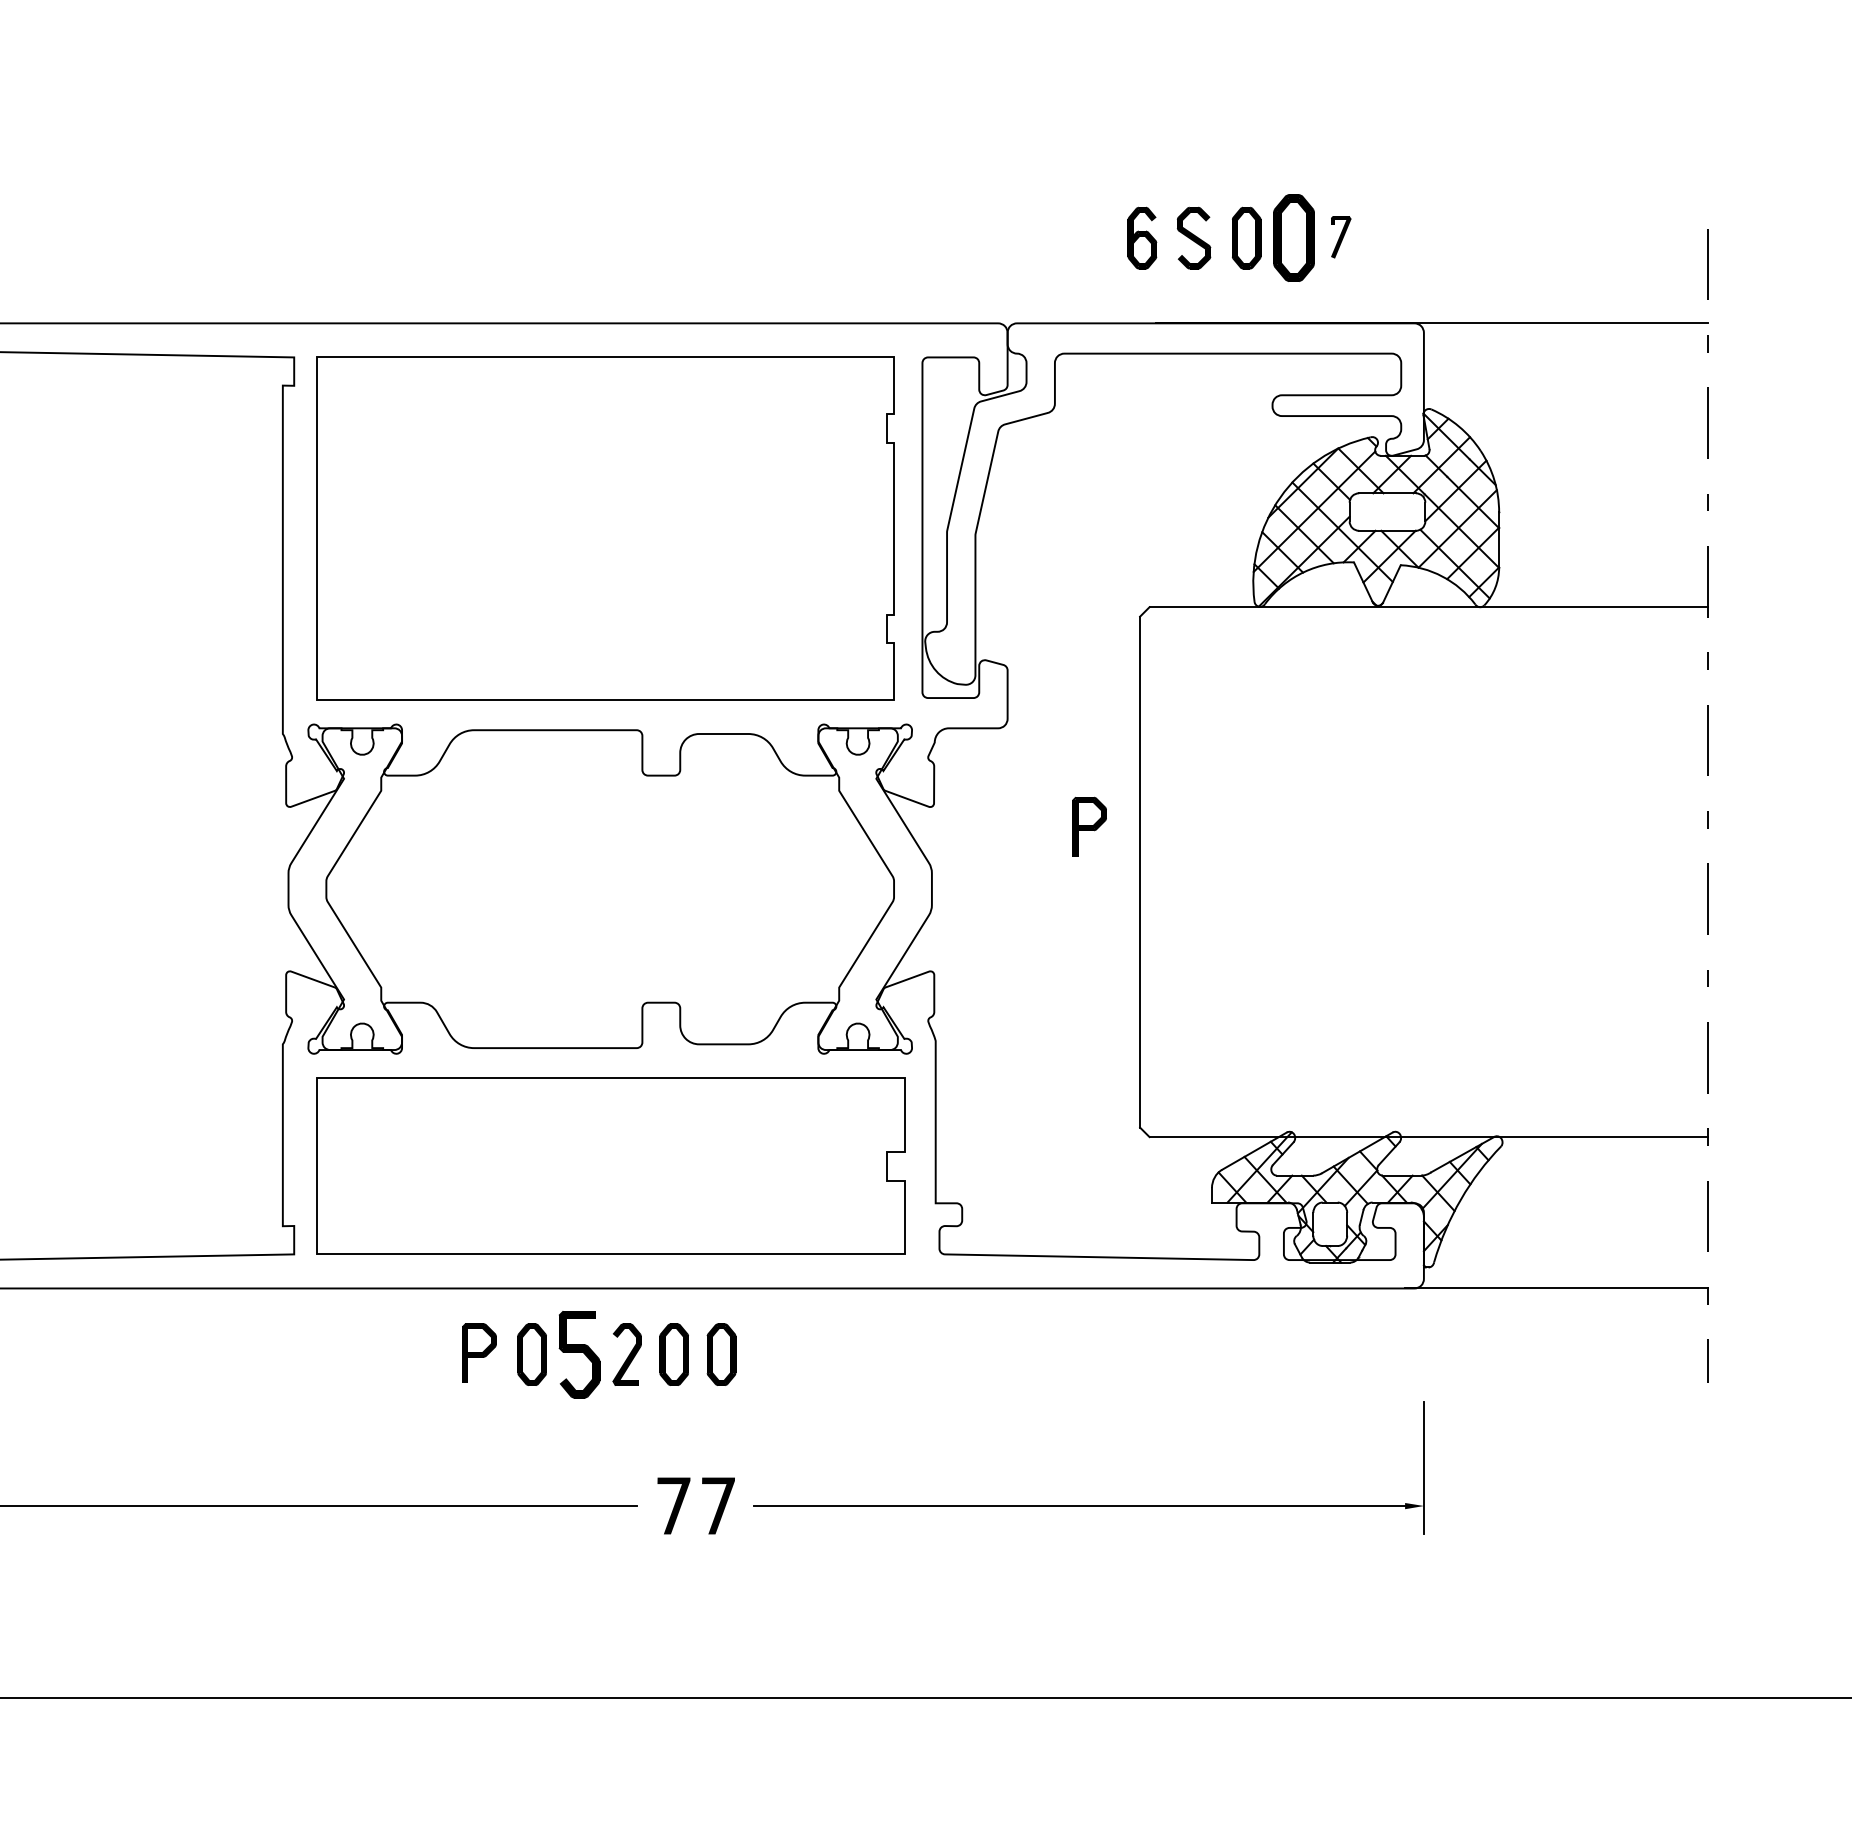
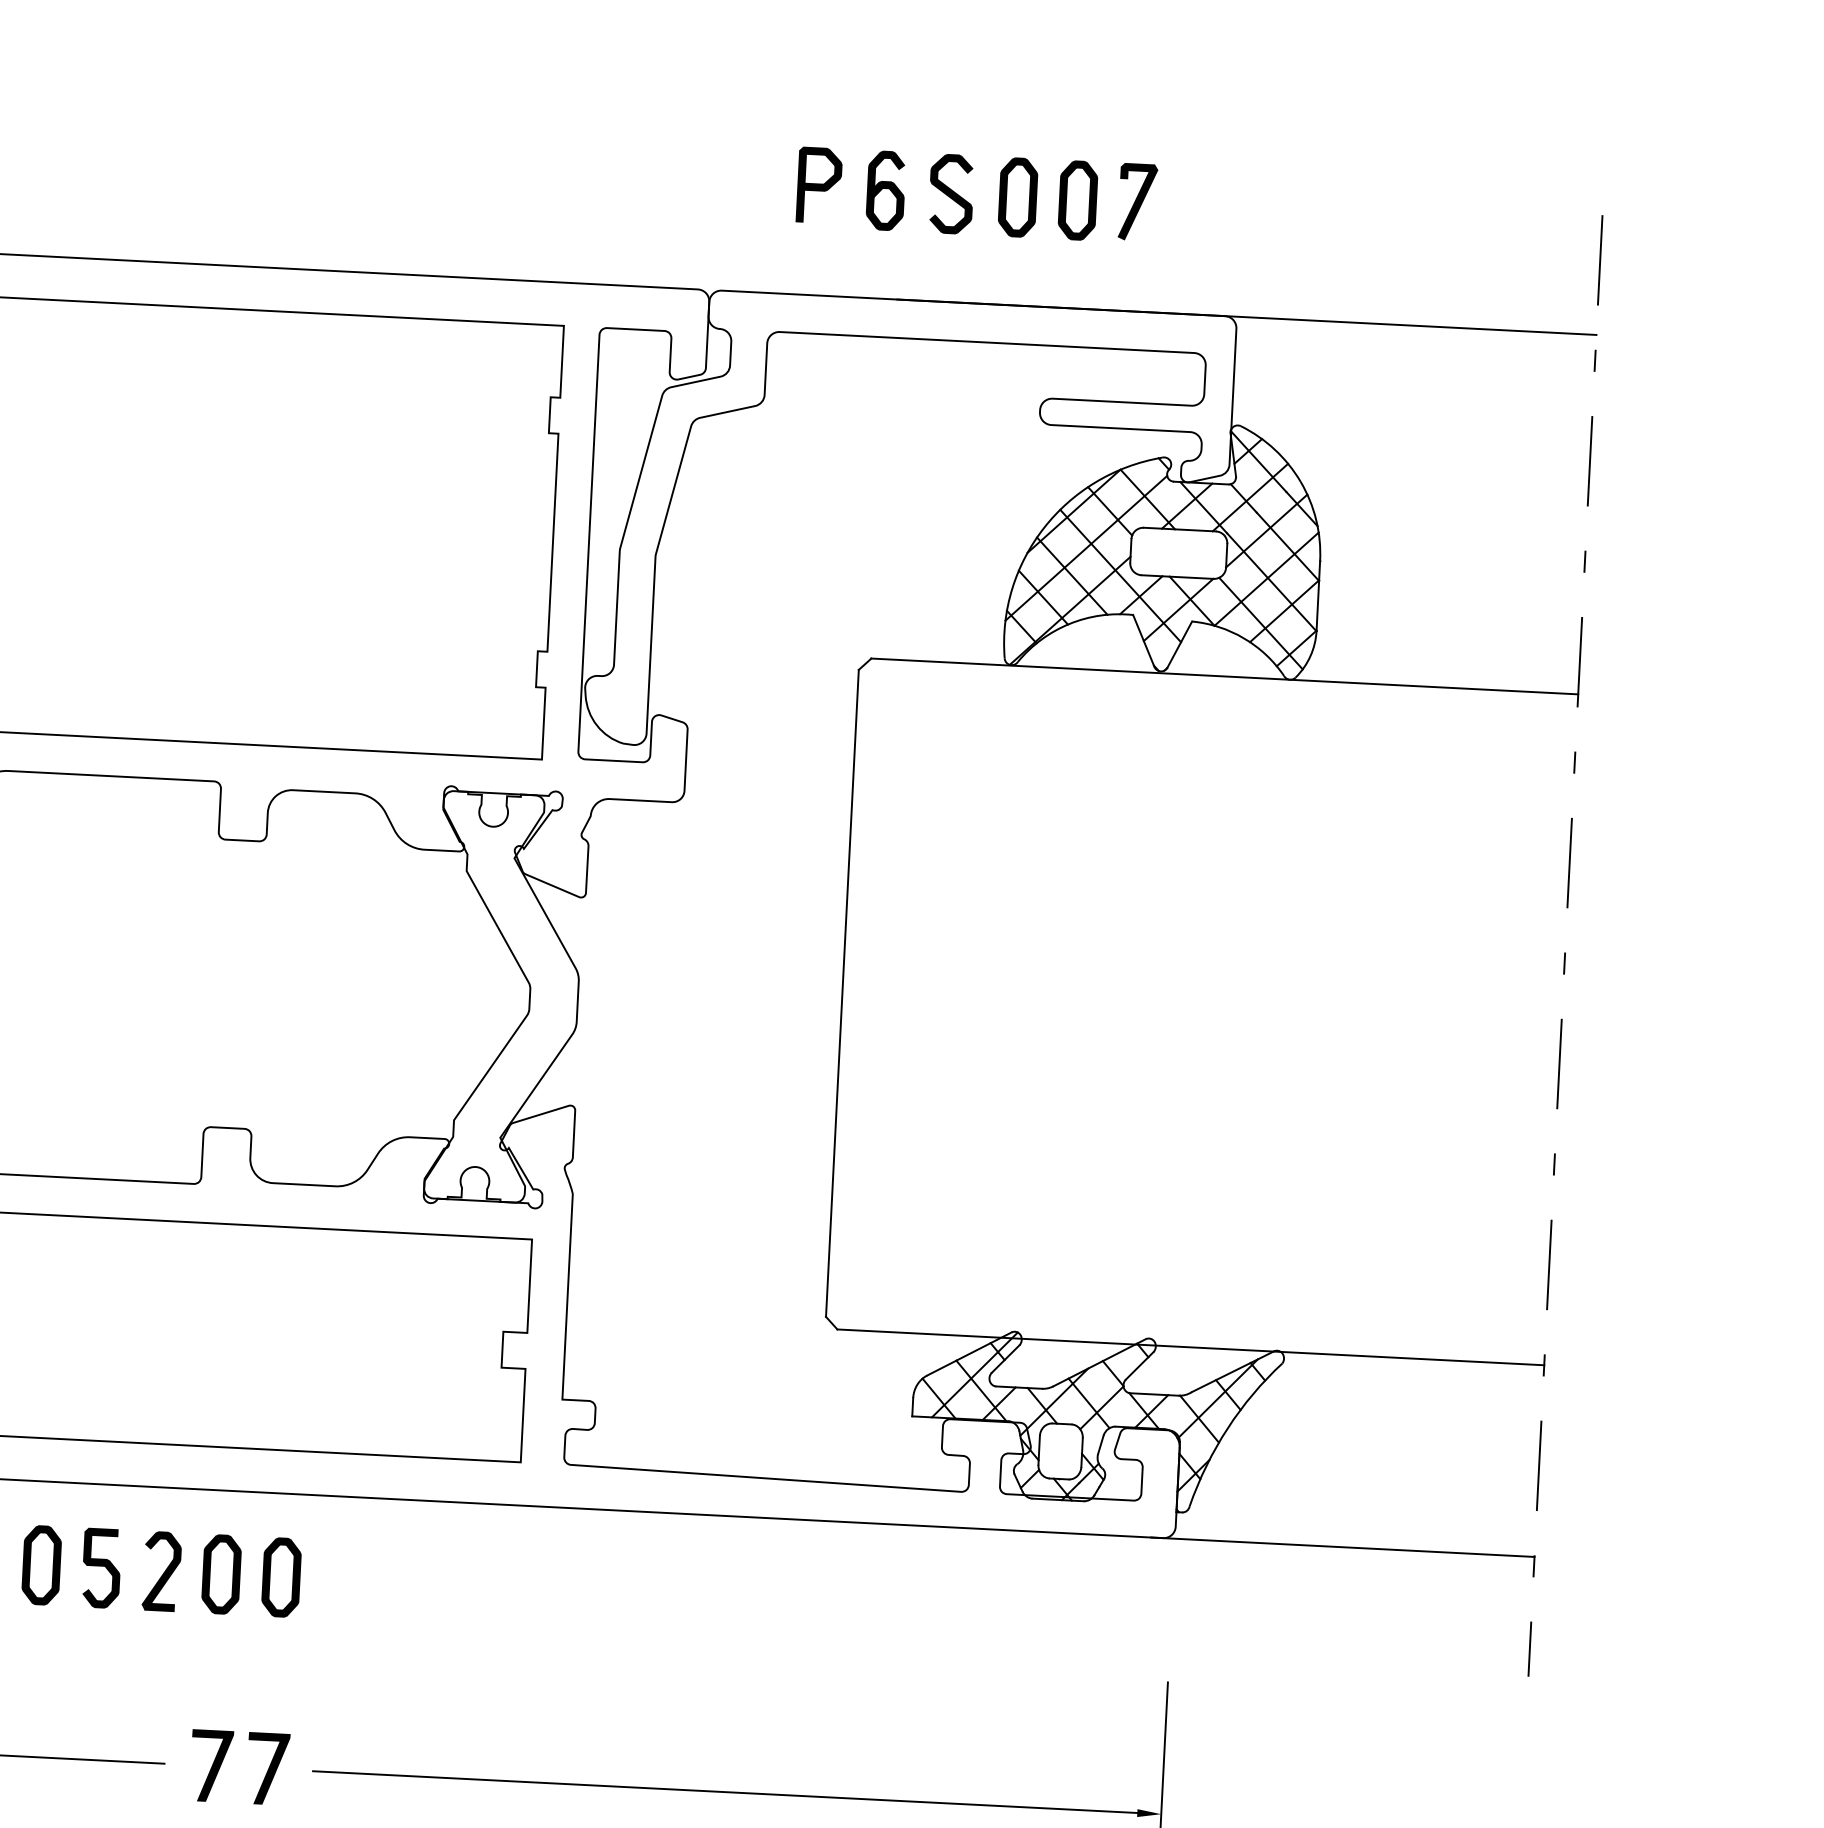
part: (1340, 237) -> (1136, 202), size x1.43
part: (1293, 238) -> (1077, 200), size x0.71
part: (1089, 826) -> (819, 185), moved
part: (579, 1354) -> (101, 1568), size x0.71

